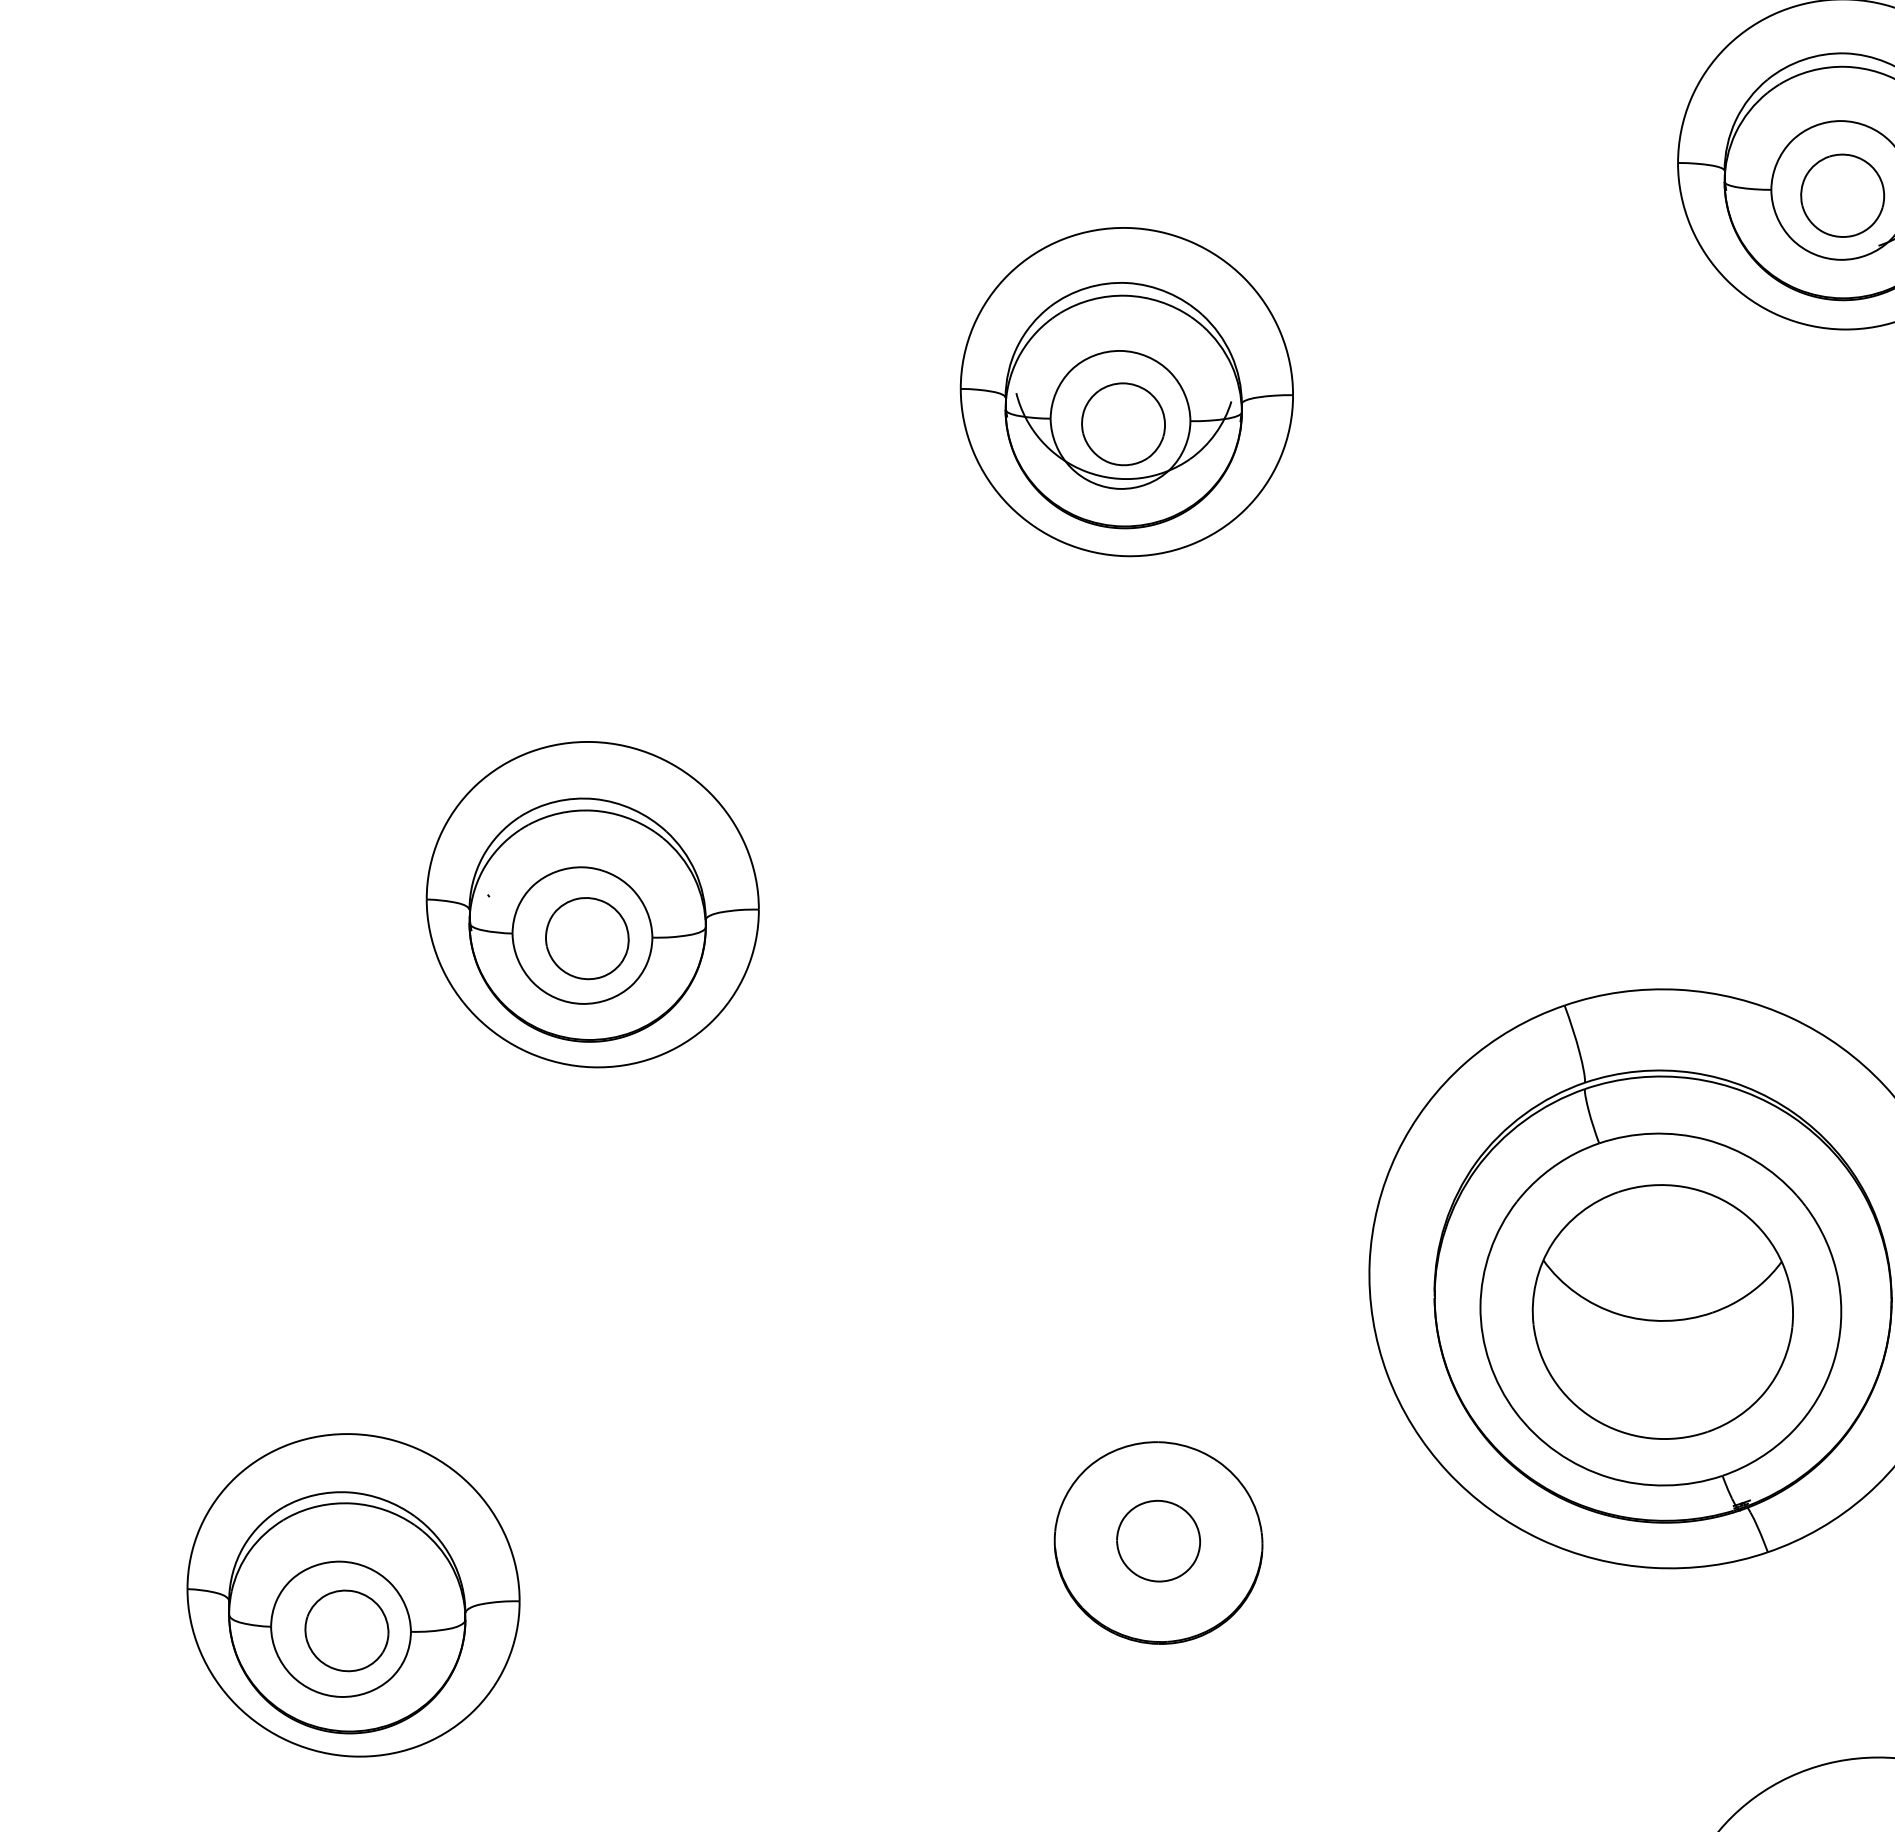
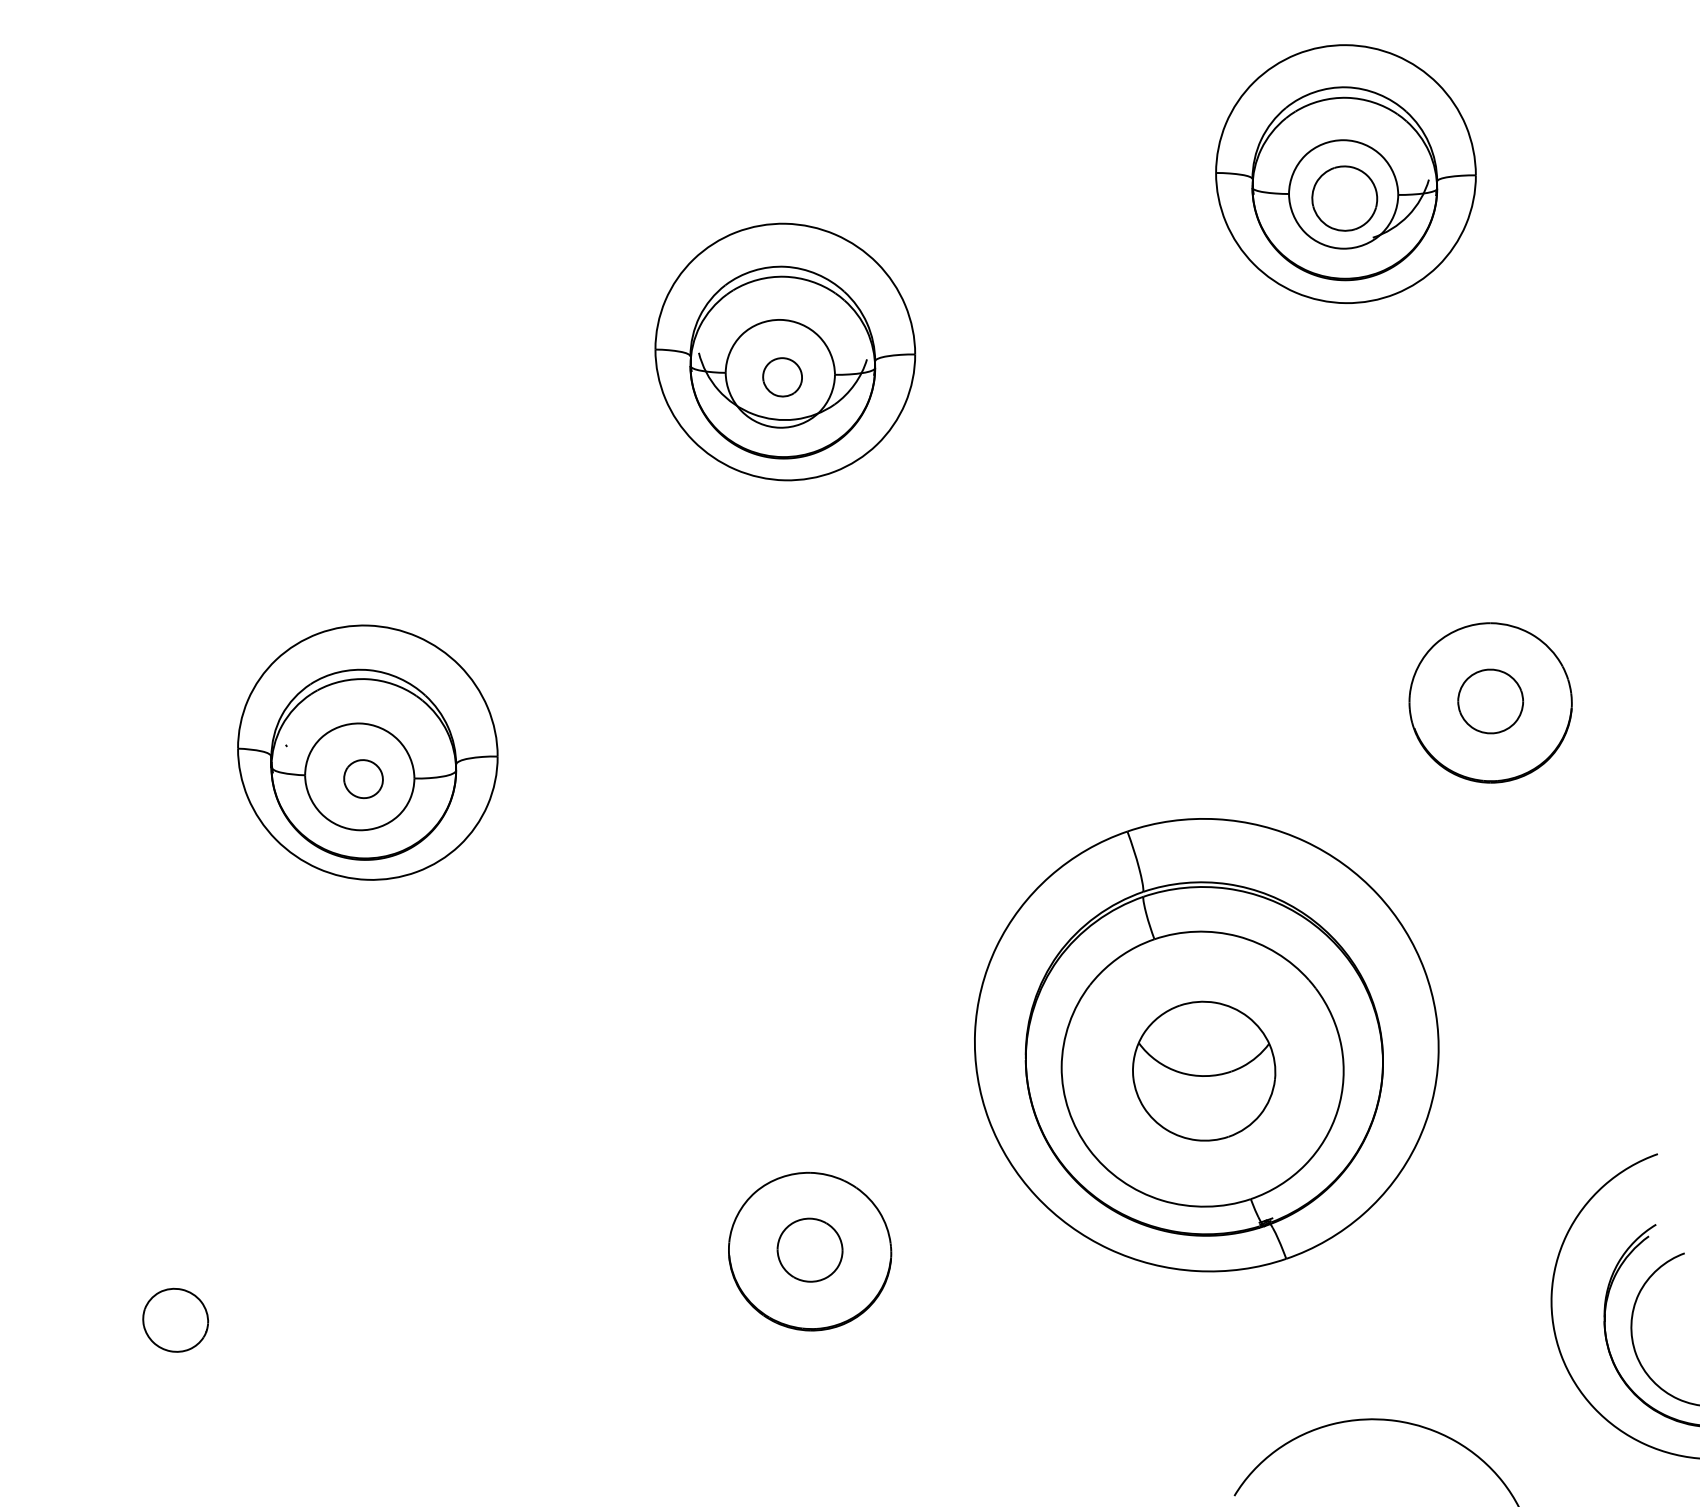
part: (1123, 424) -> (782, 377), size x0.6
part: (587, 937) -> (363, 778), size x0.6
part: (1661, 1312) -> (1203, 1071), size x0.7
part: (353, 1595) -> (180, 1292), removed

